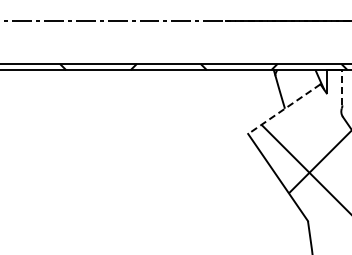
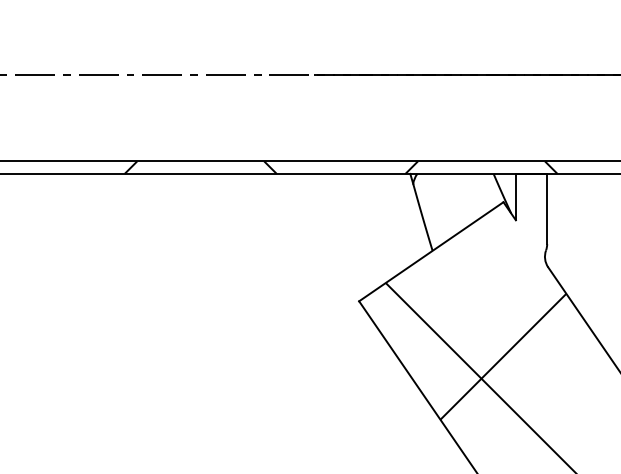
line: (342, 87) -> (547, 208), dashed -> solid
line: (284, 109) -> (431, 252), dashed -> solid

